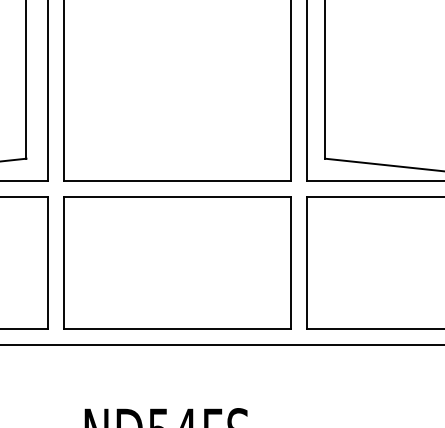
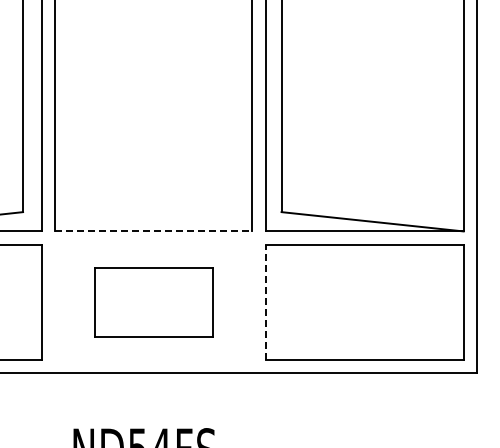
line: (178, 181) -> (154, 231), solid -> dashed
line: (306, 261) -> (265, 301), solid -> dashed
part: (177, 263) -> (153, 302), size x0.6

